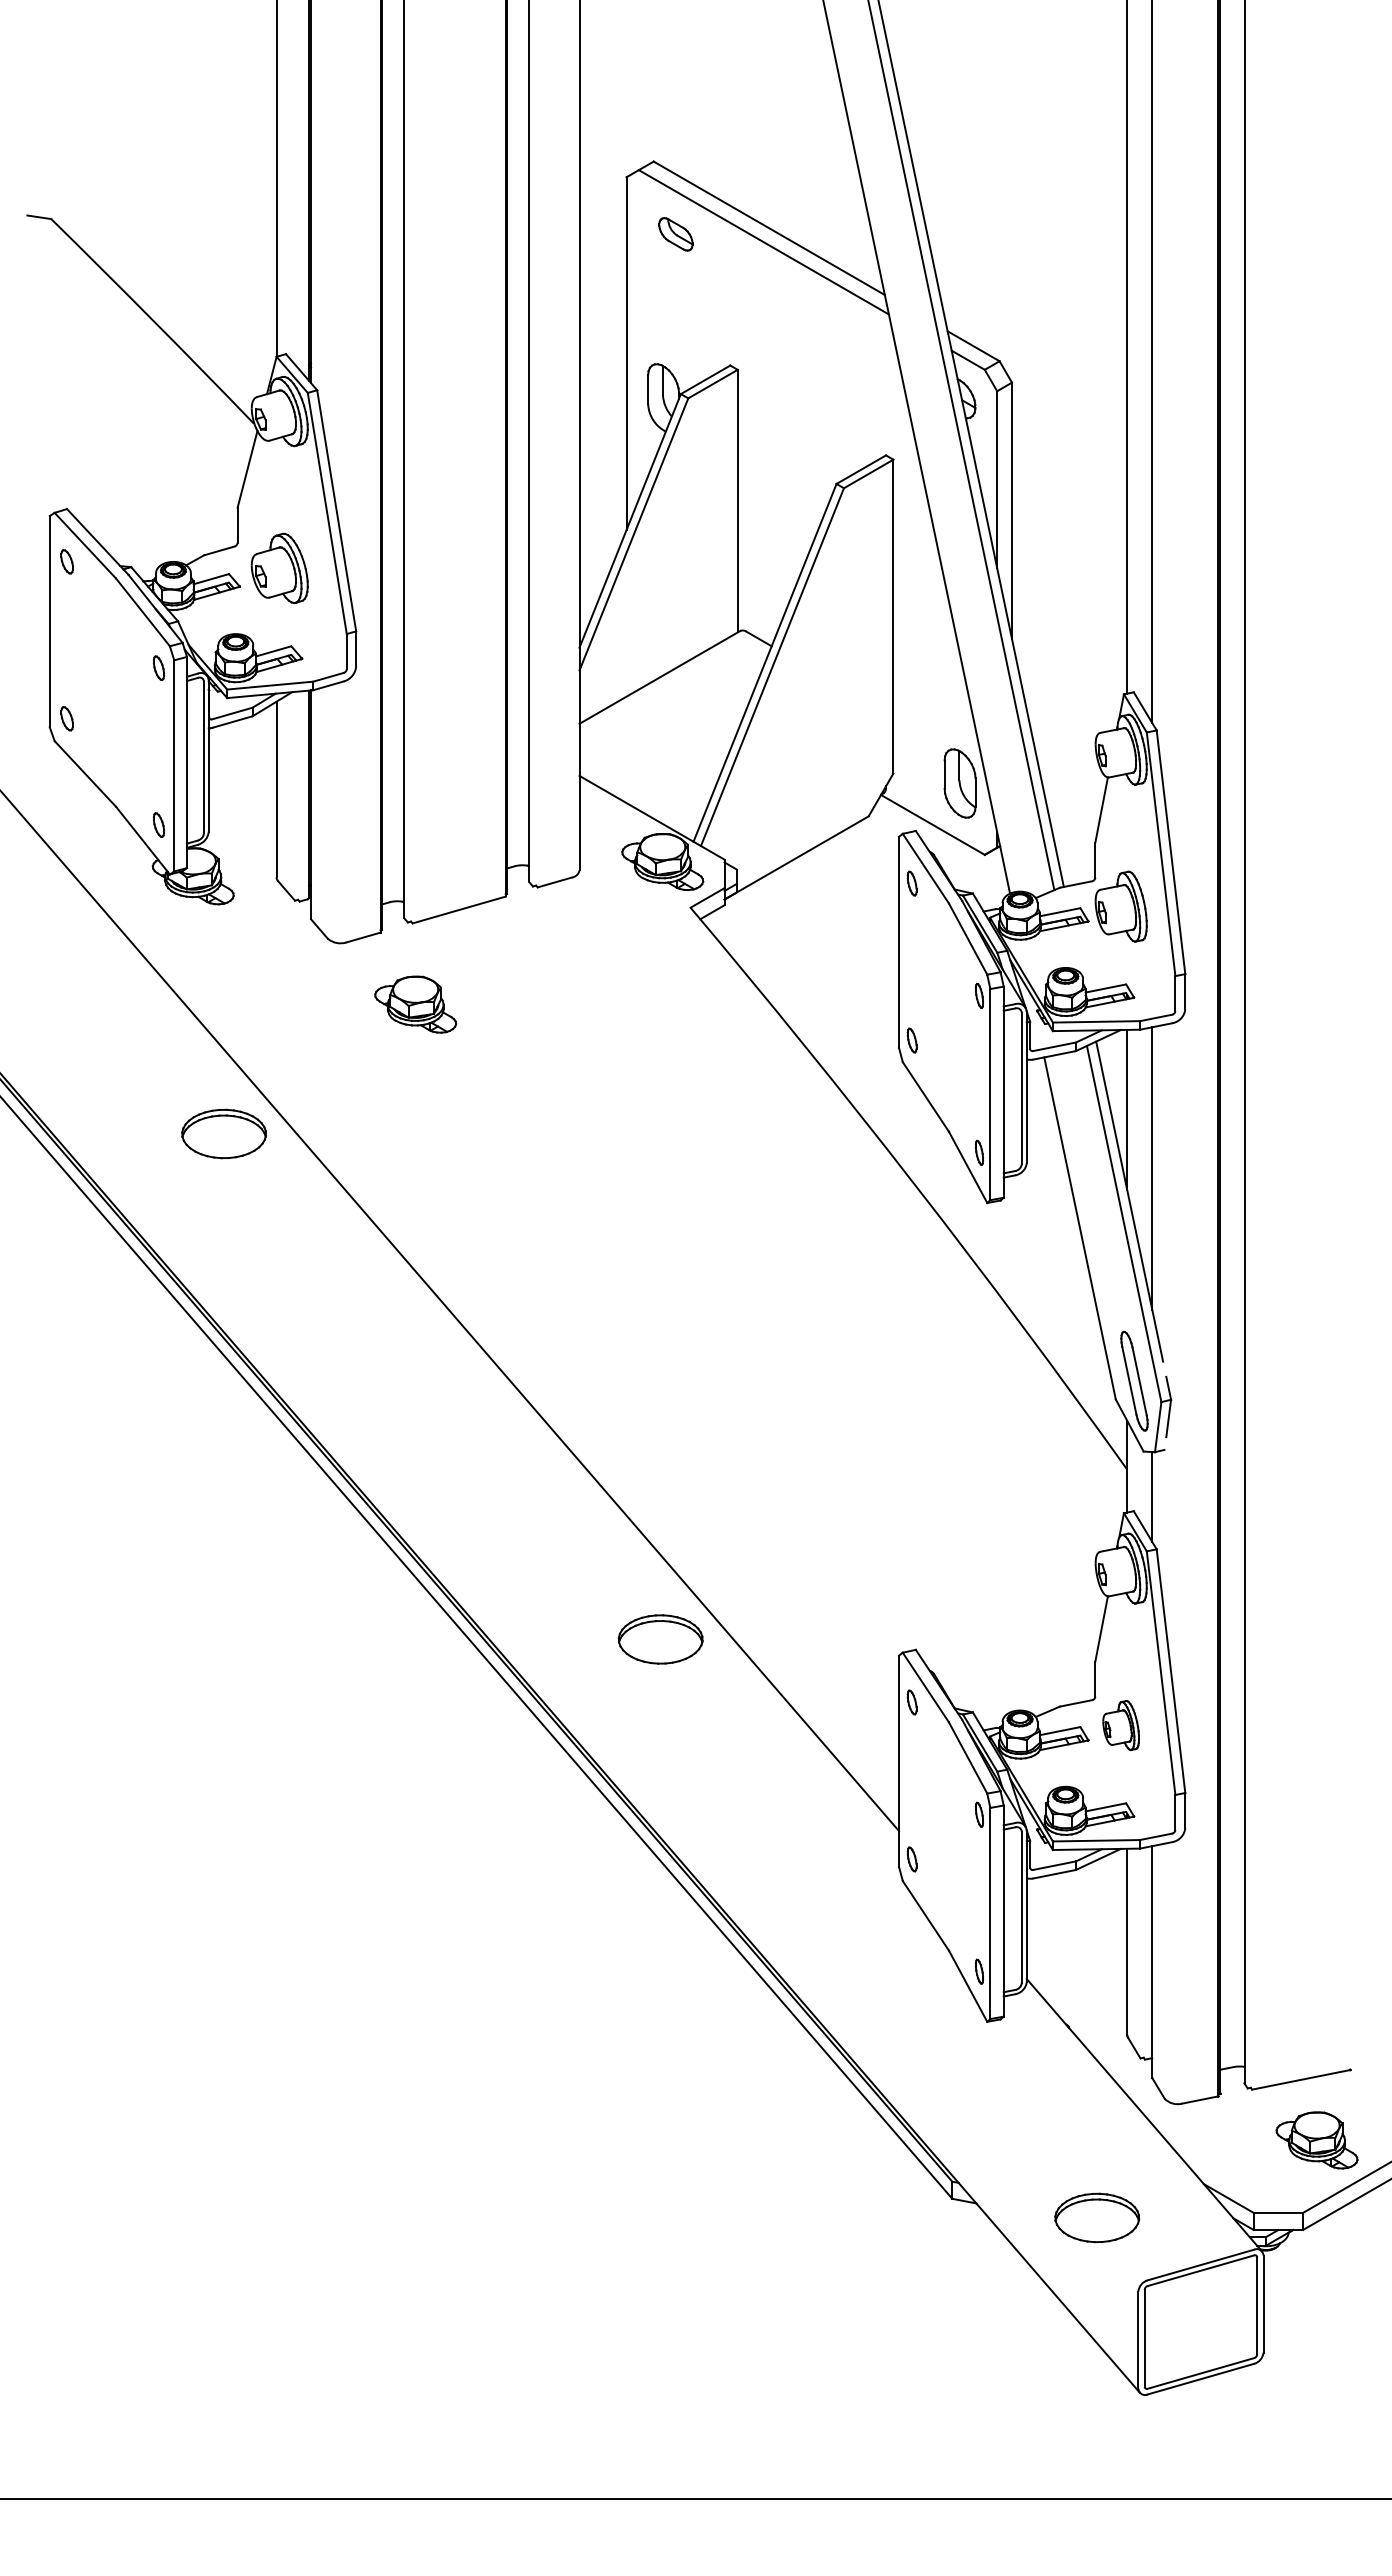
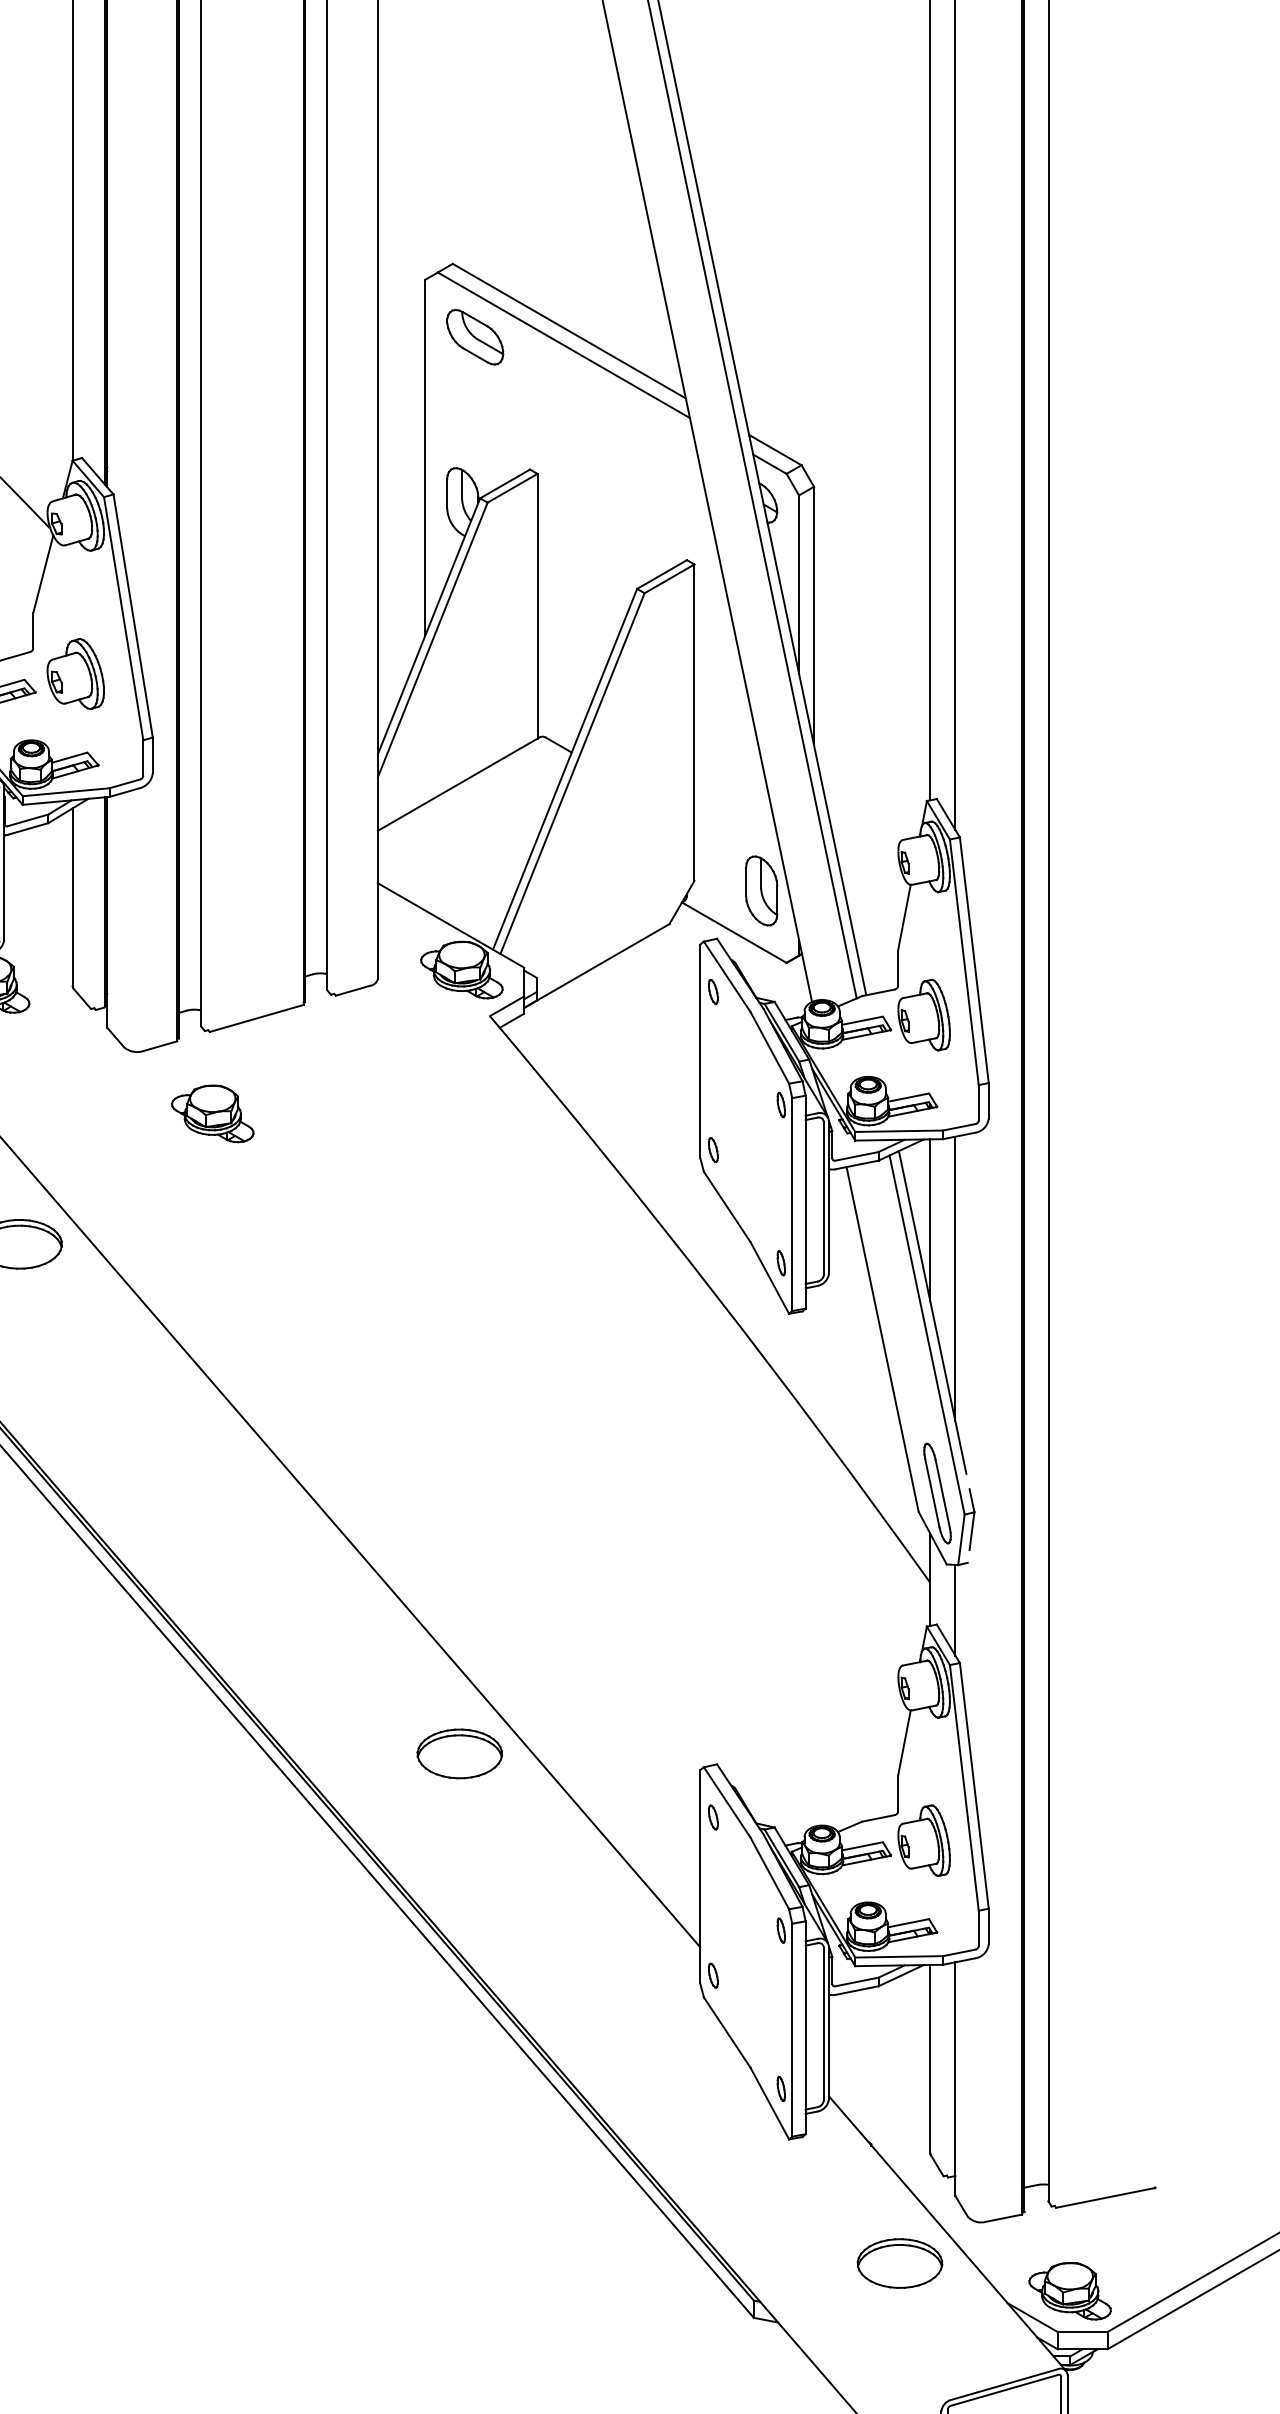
part: (675, 234) -> (474, 337), size x1.67
part: (1120, 1725) -> (923, 1840), size x1.43
part: (1316, 2140) -> (1069, 2291), moved
part: (1097, 2217) -> (900, 2263), moved

